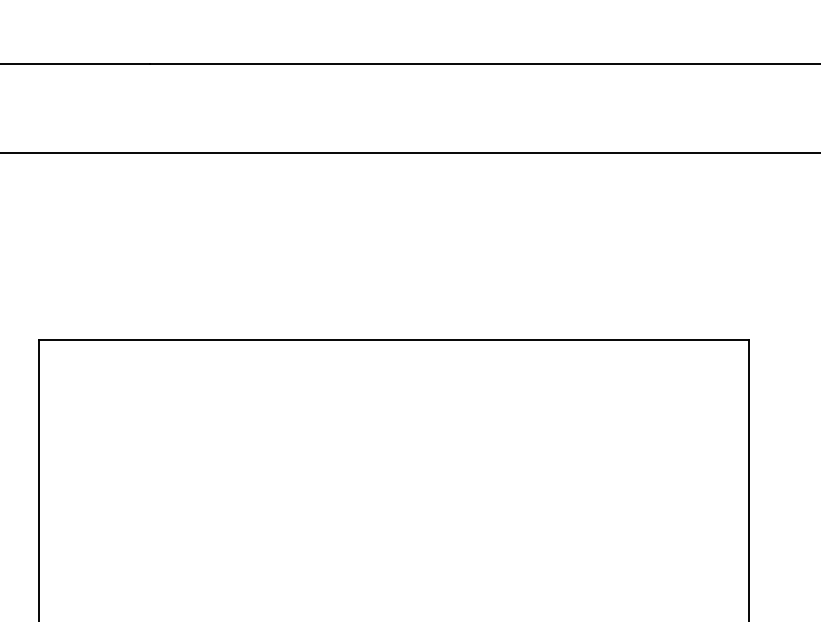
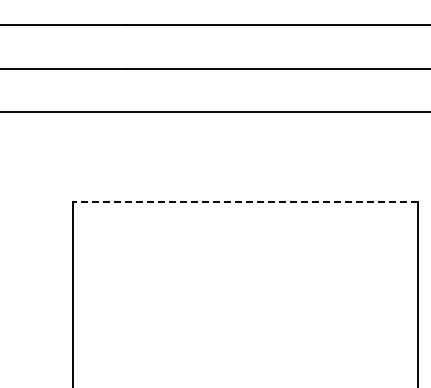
line: (393, 339) -> (245, 202), solid -> dashed

